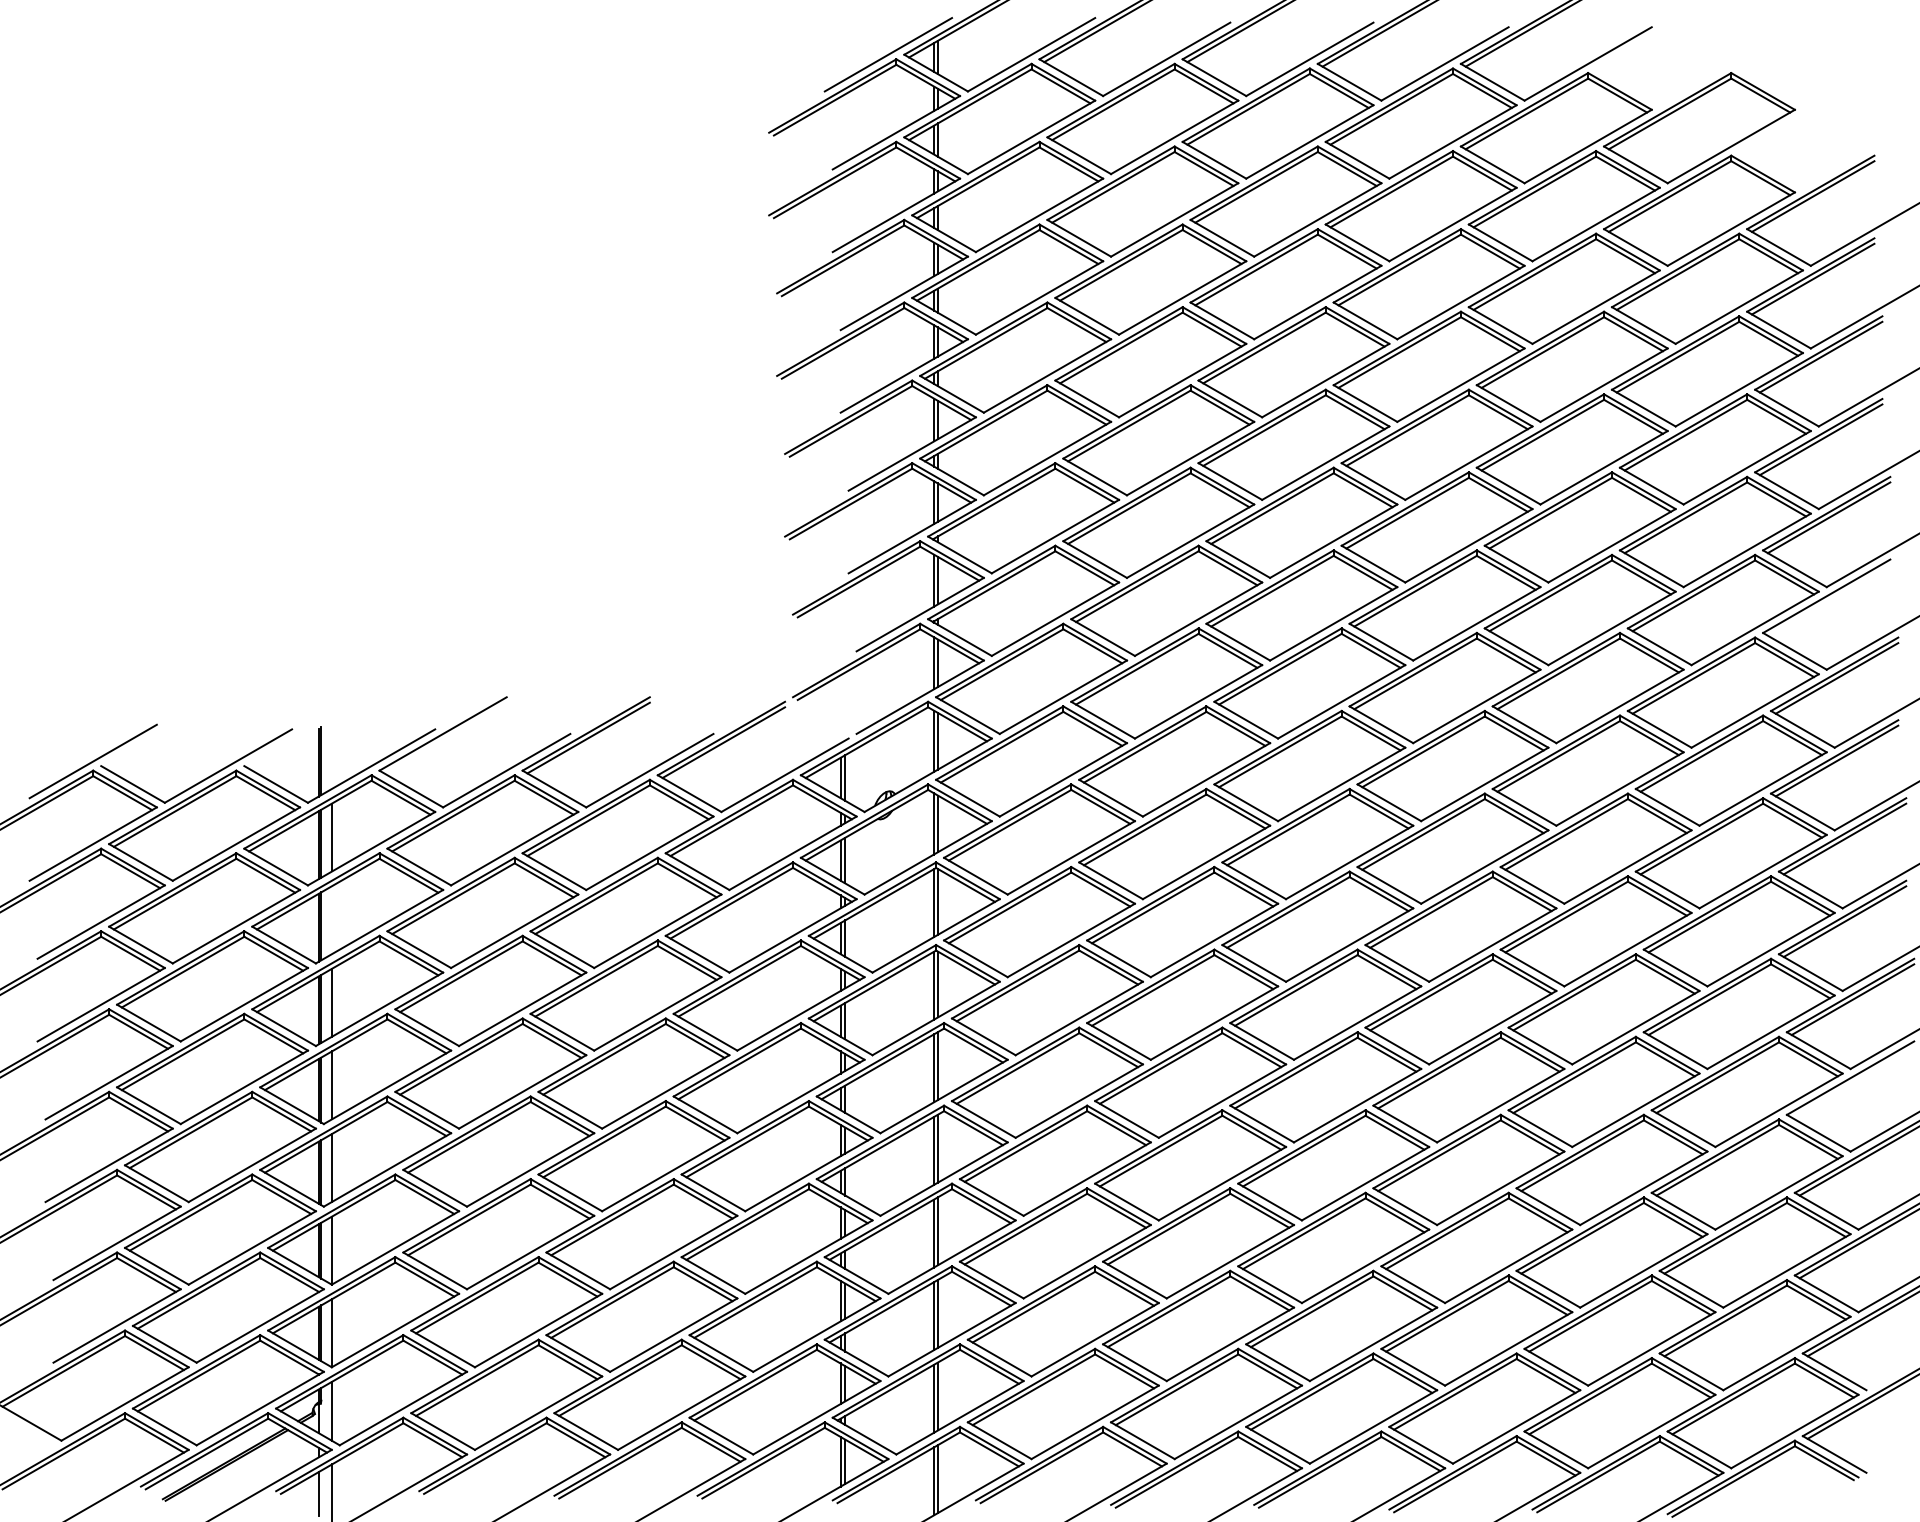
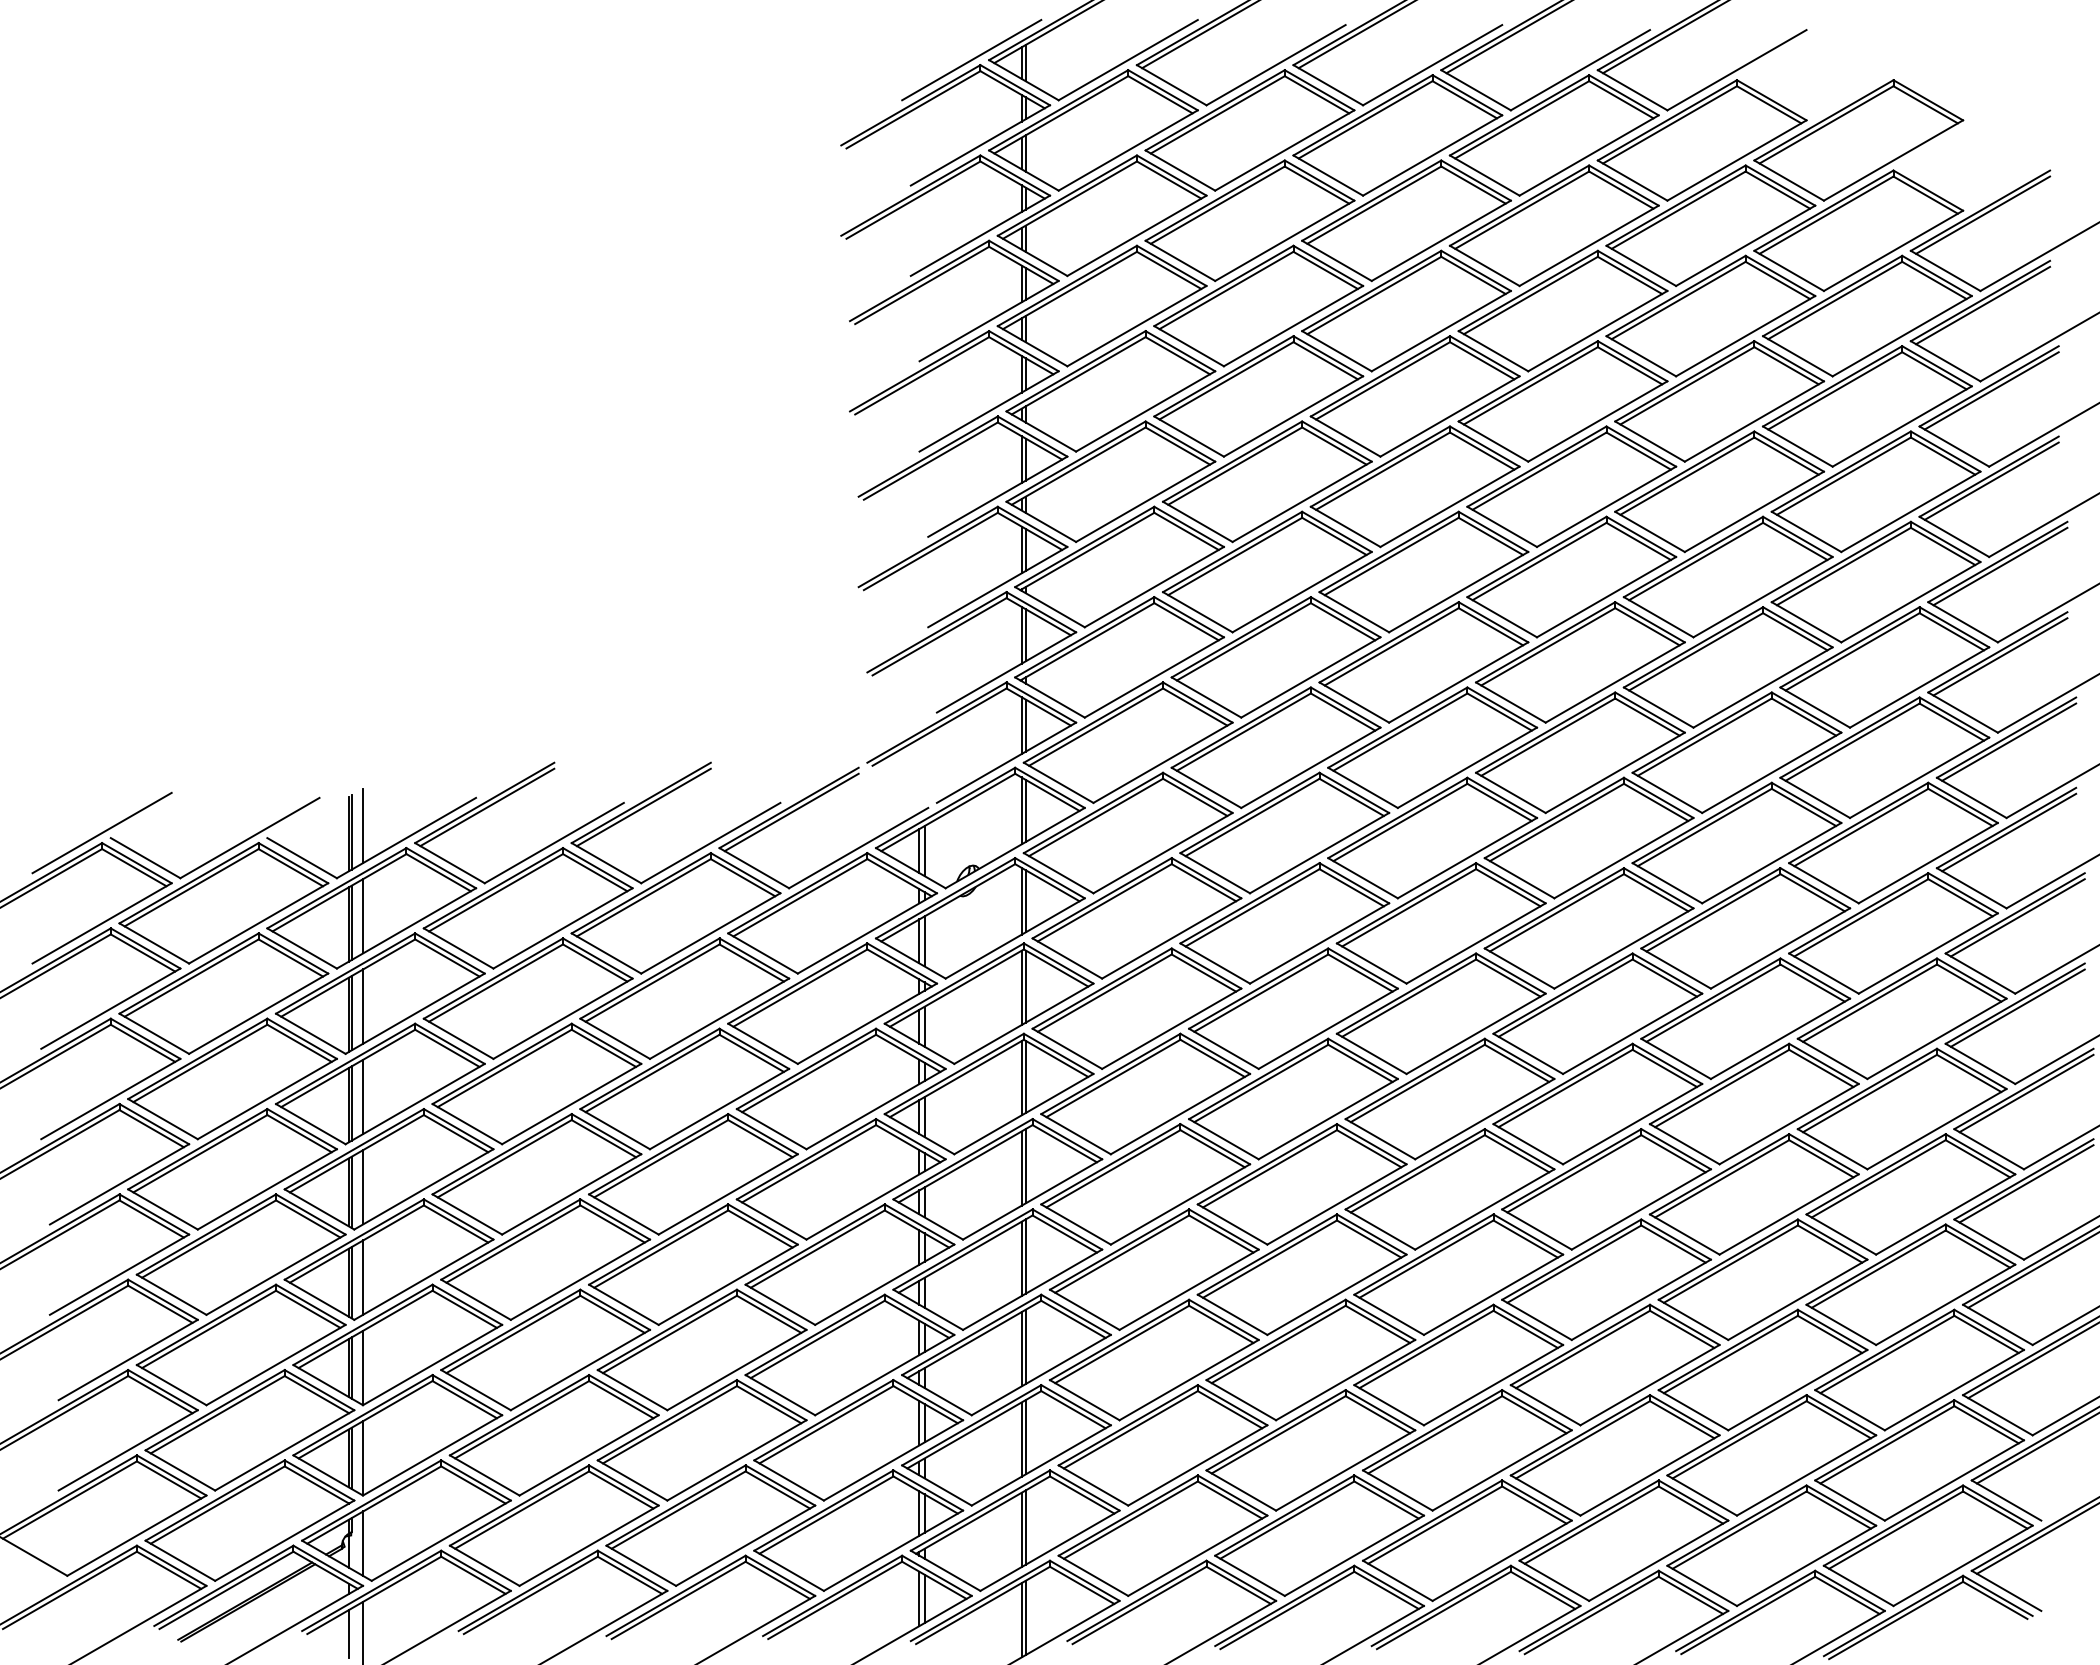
line: (1829, 600) -> (2000, 656), added
line: (445, 738) -> (487, 807), added
line: (332, 754) -> (363, 825), added
line: (332, 920) -> (363, 1006), added
line: (1852, 1081) -> (2026, 1183), added

